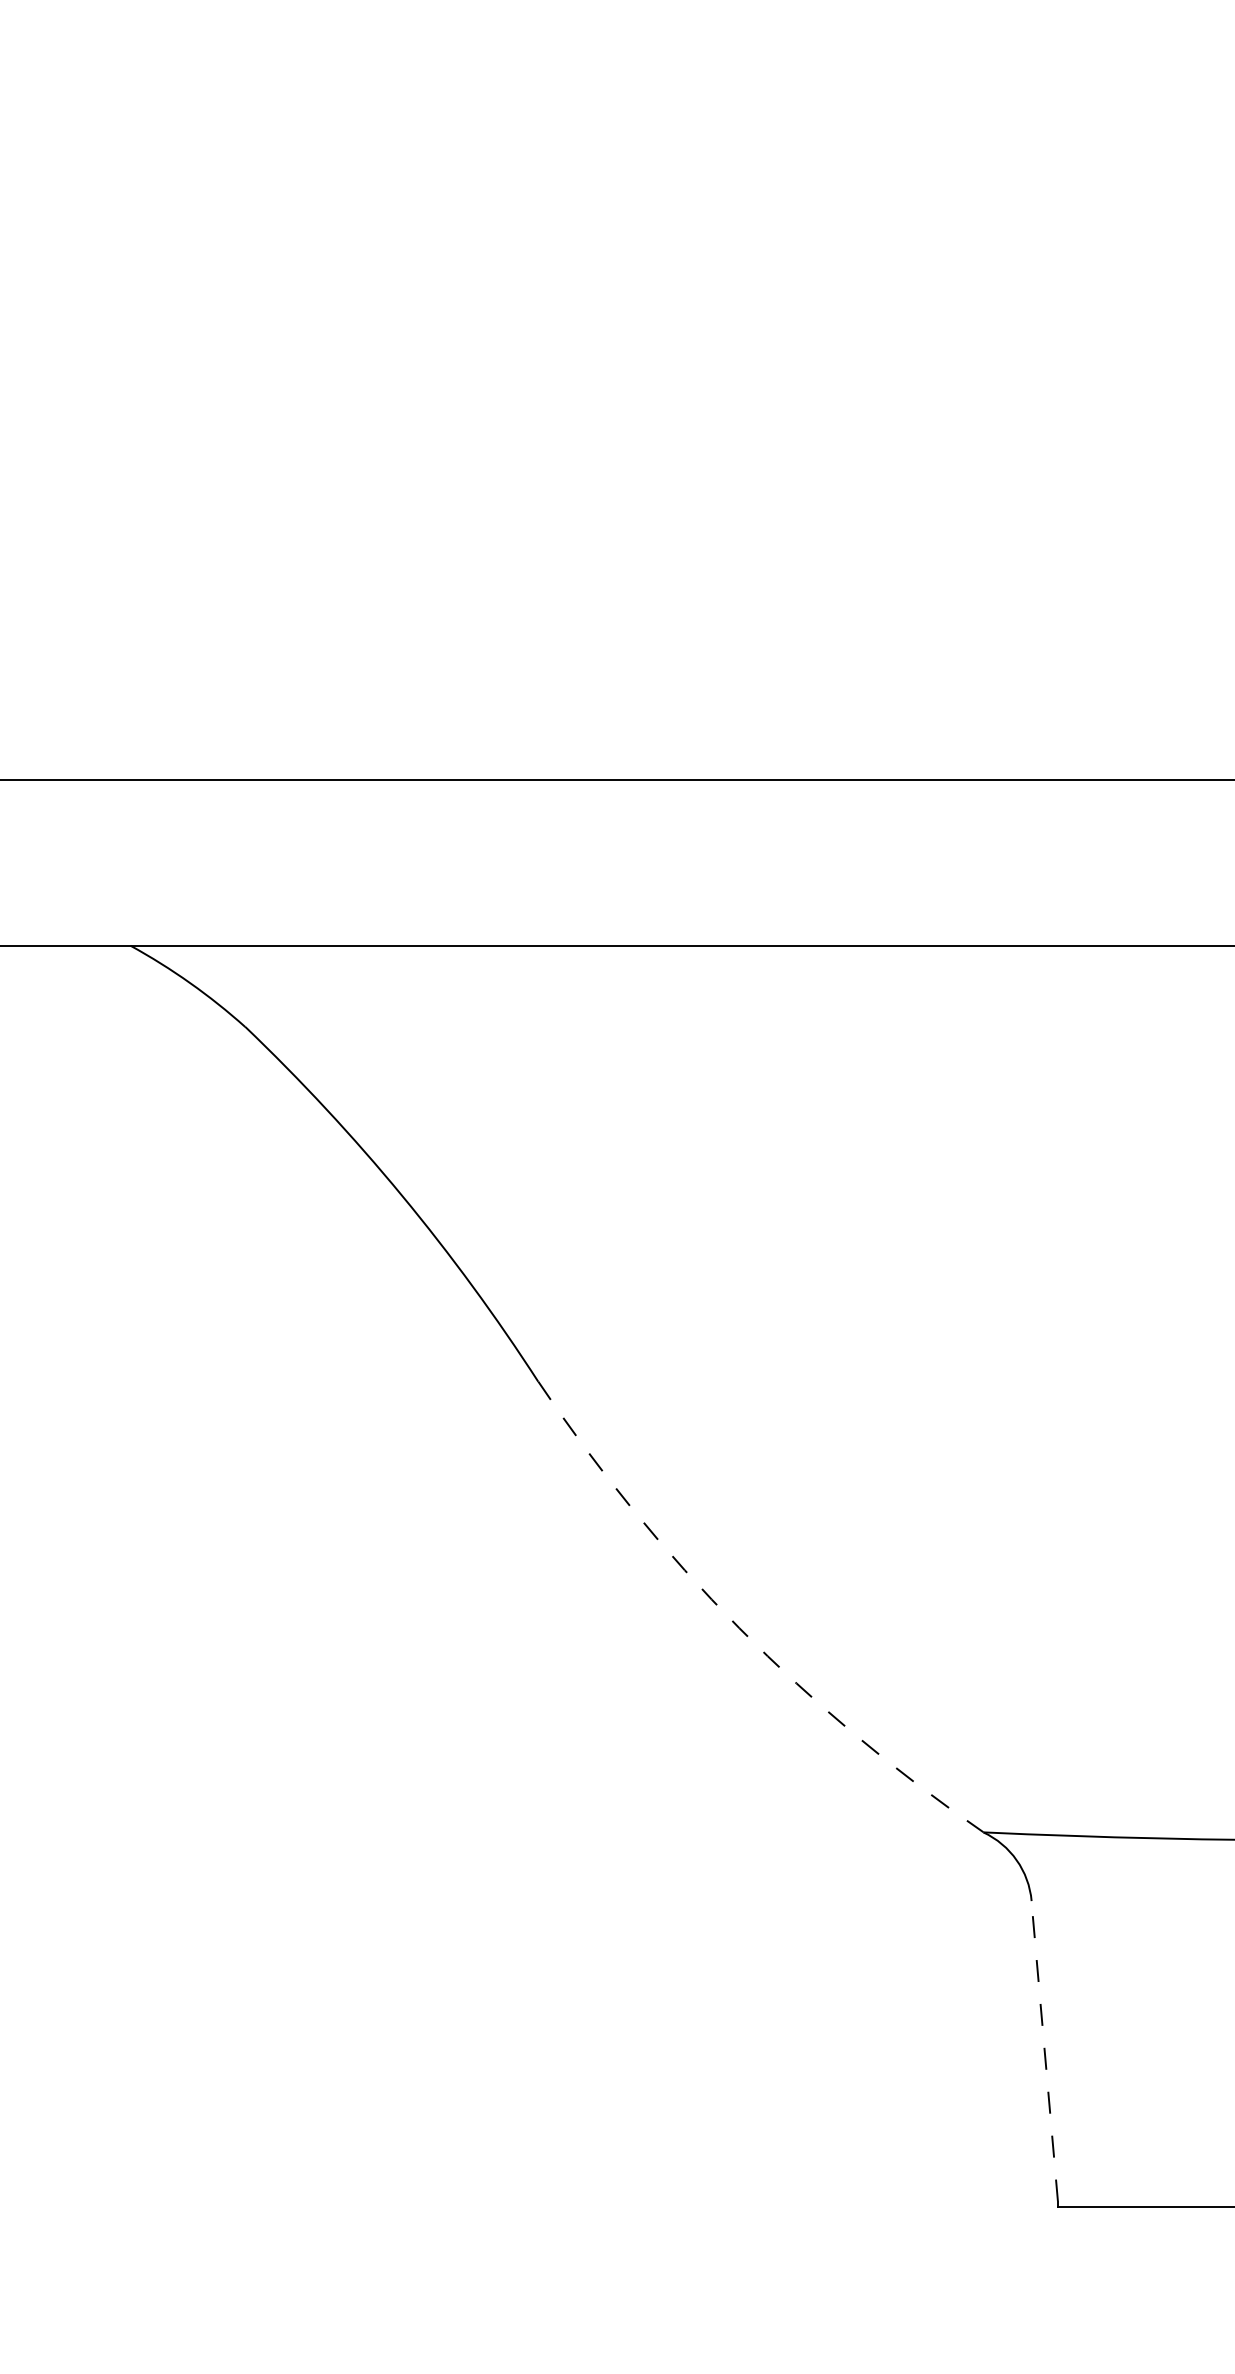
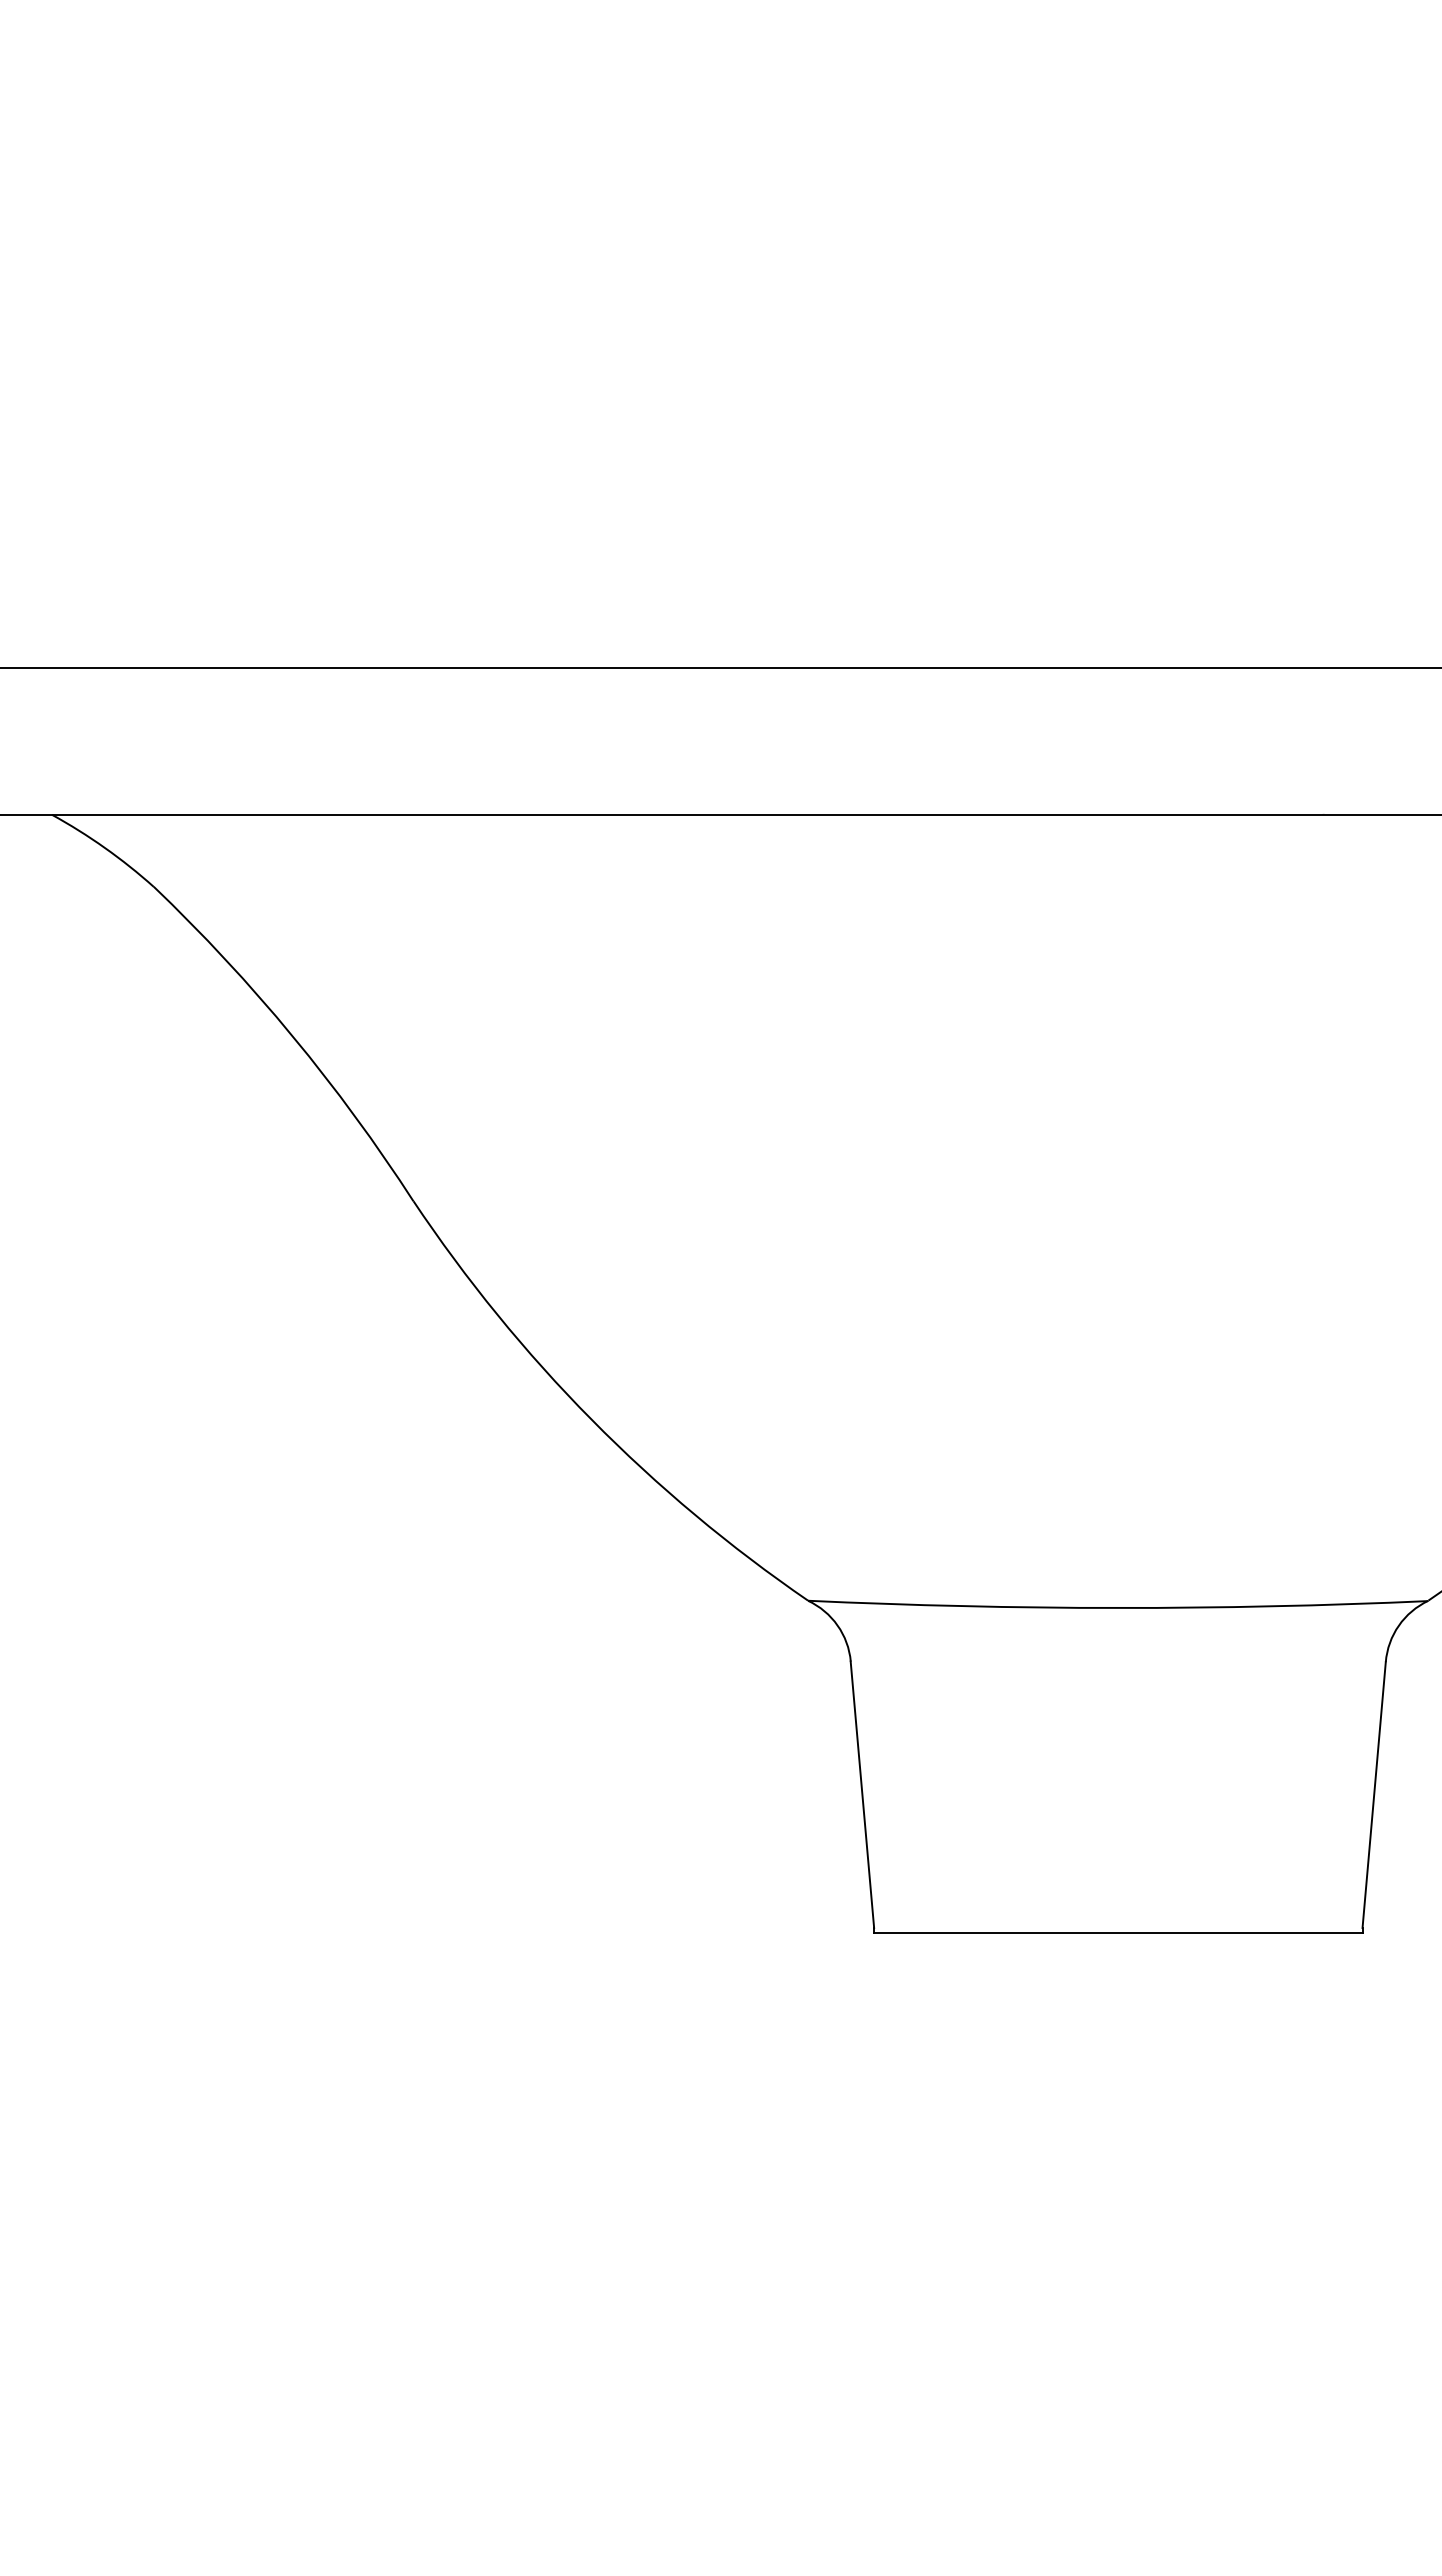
arc: (739, 1627) -> (591, 1419), dashed -> solid
line: (1044, 2050) -> (862, 1794), dashed -> solid

